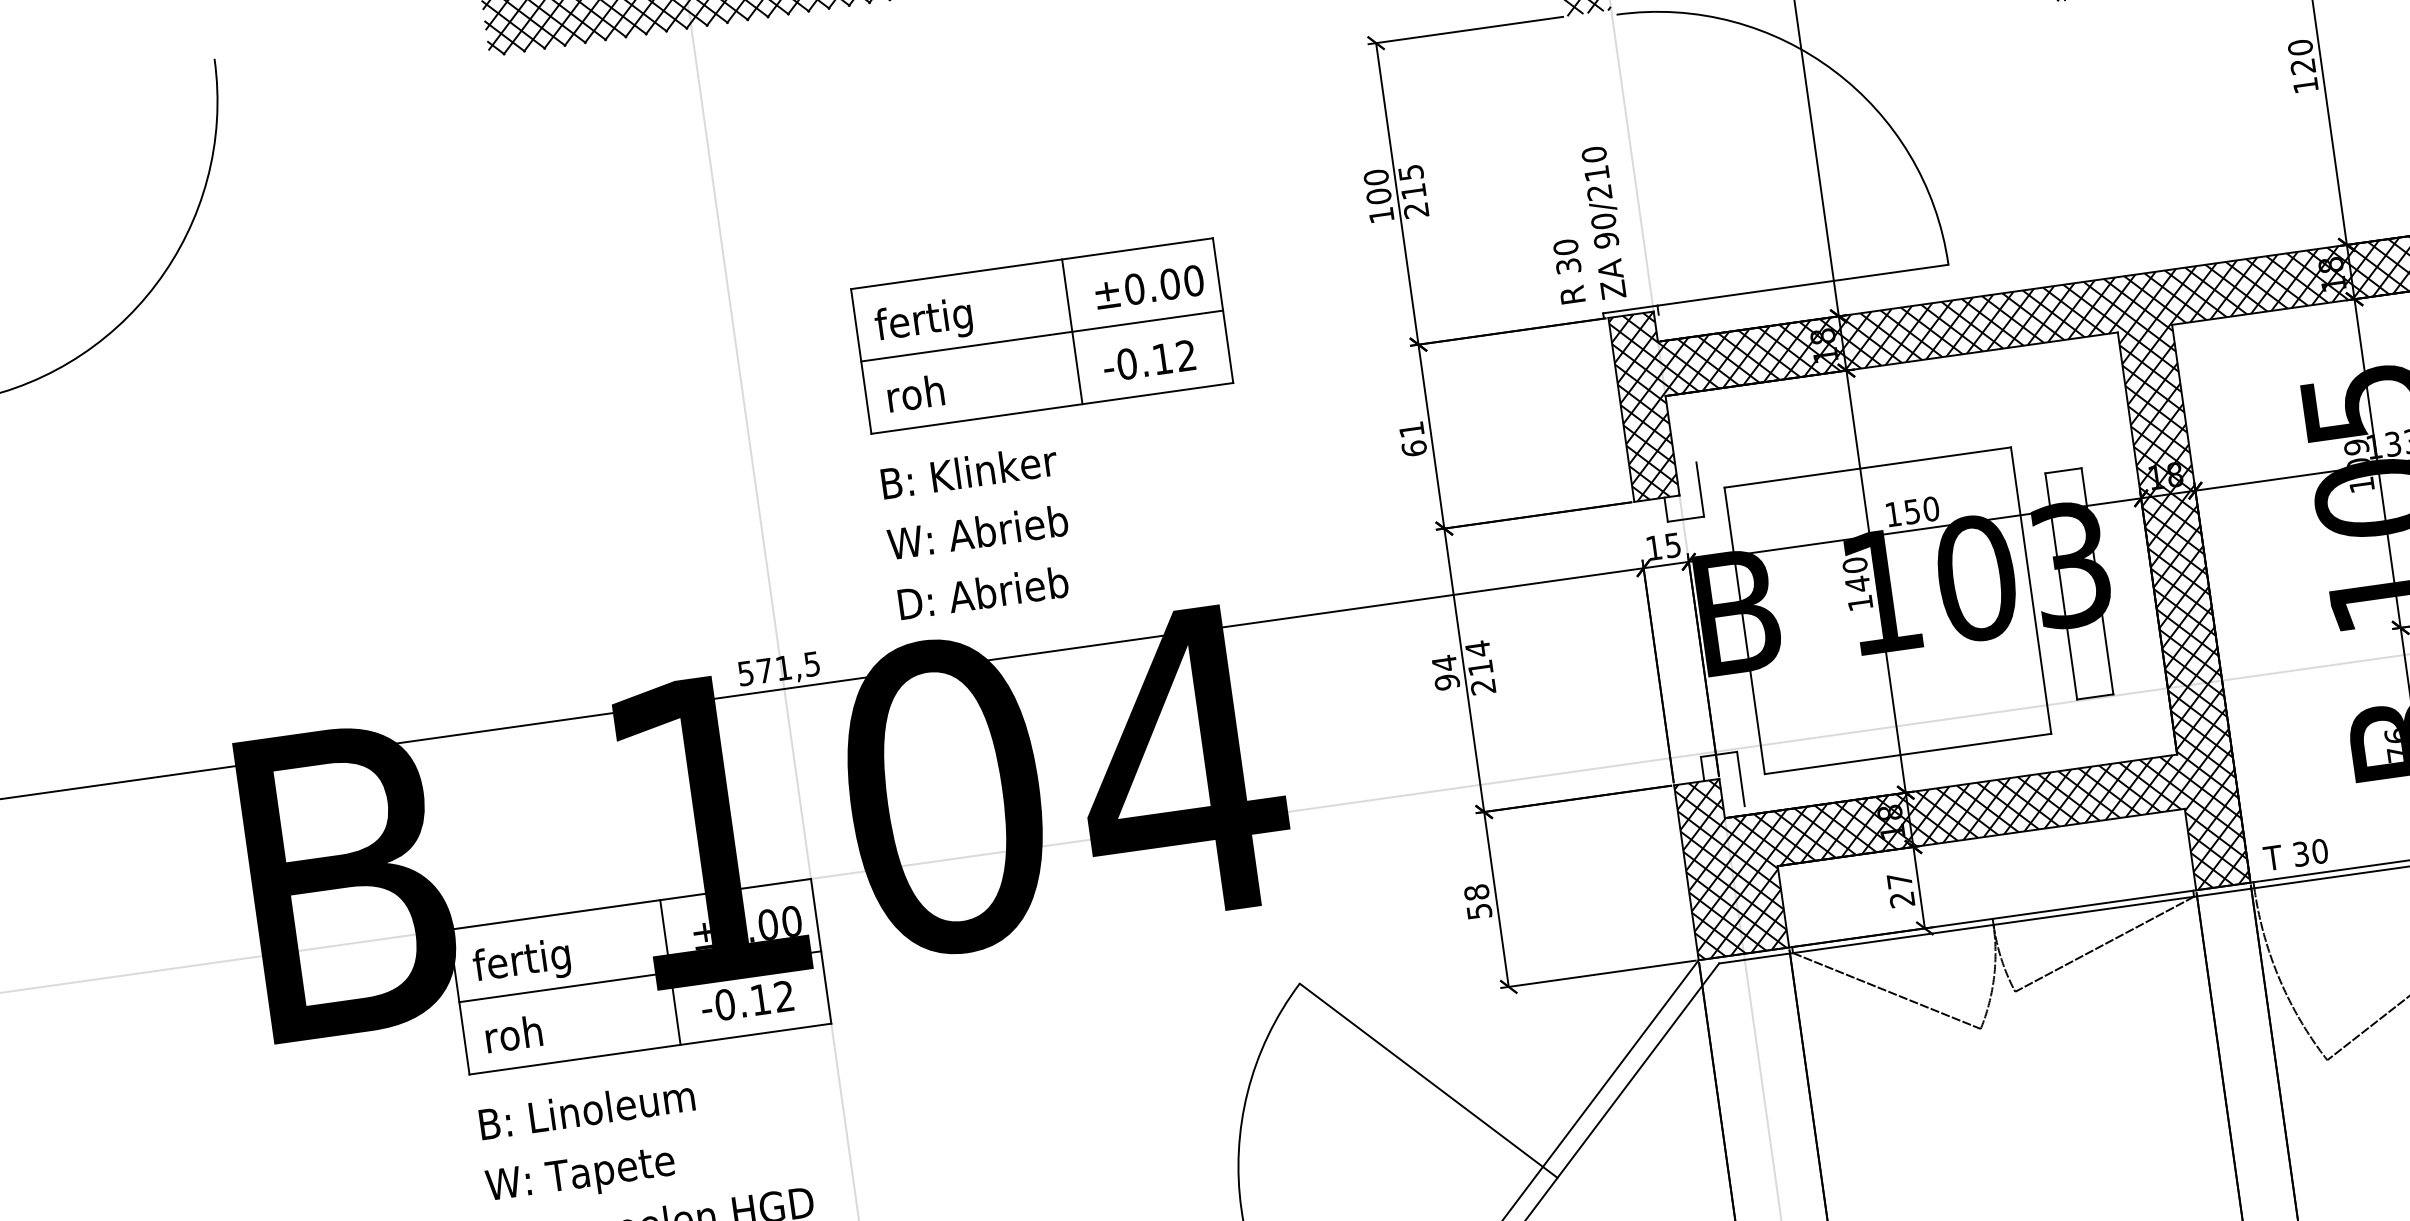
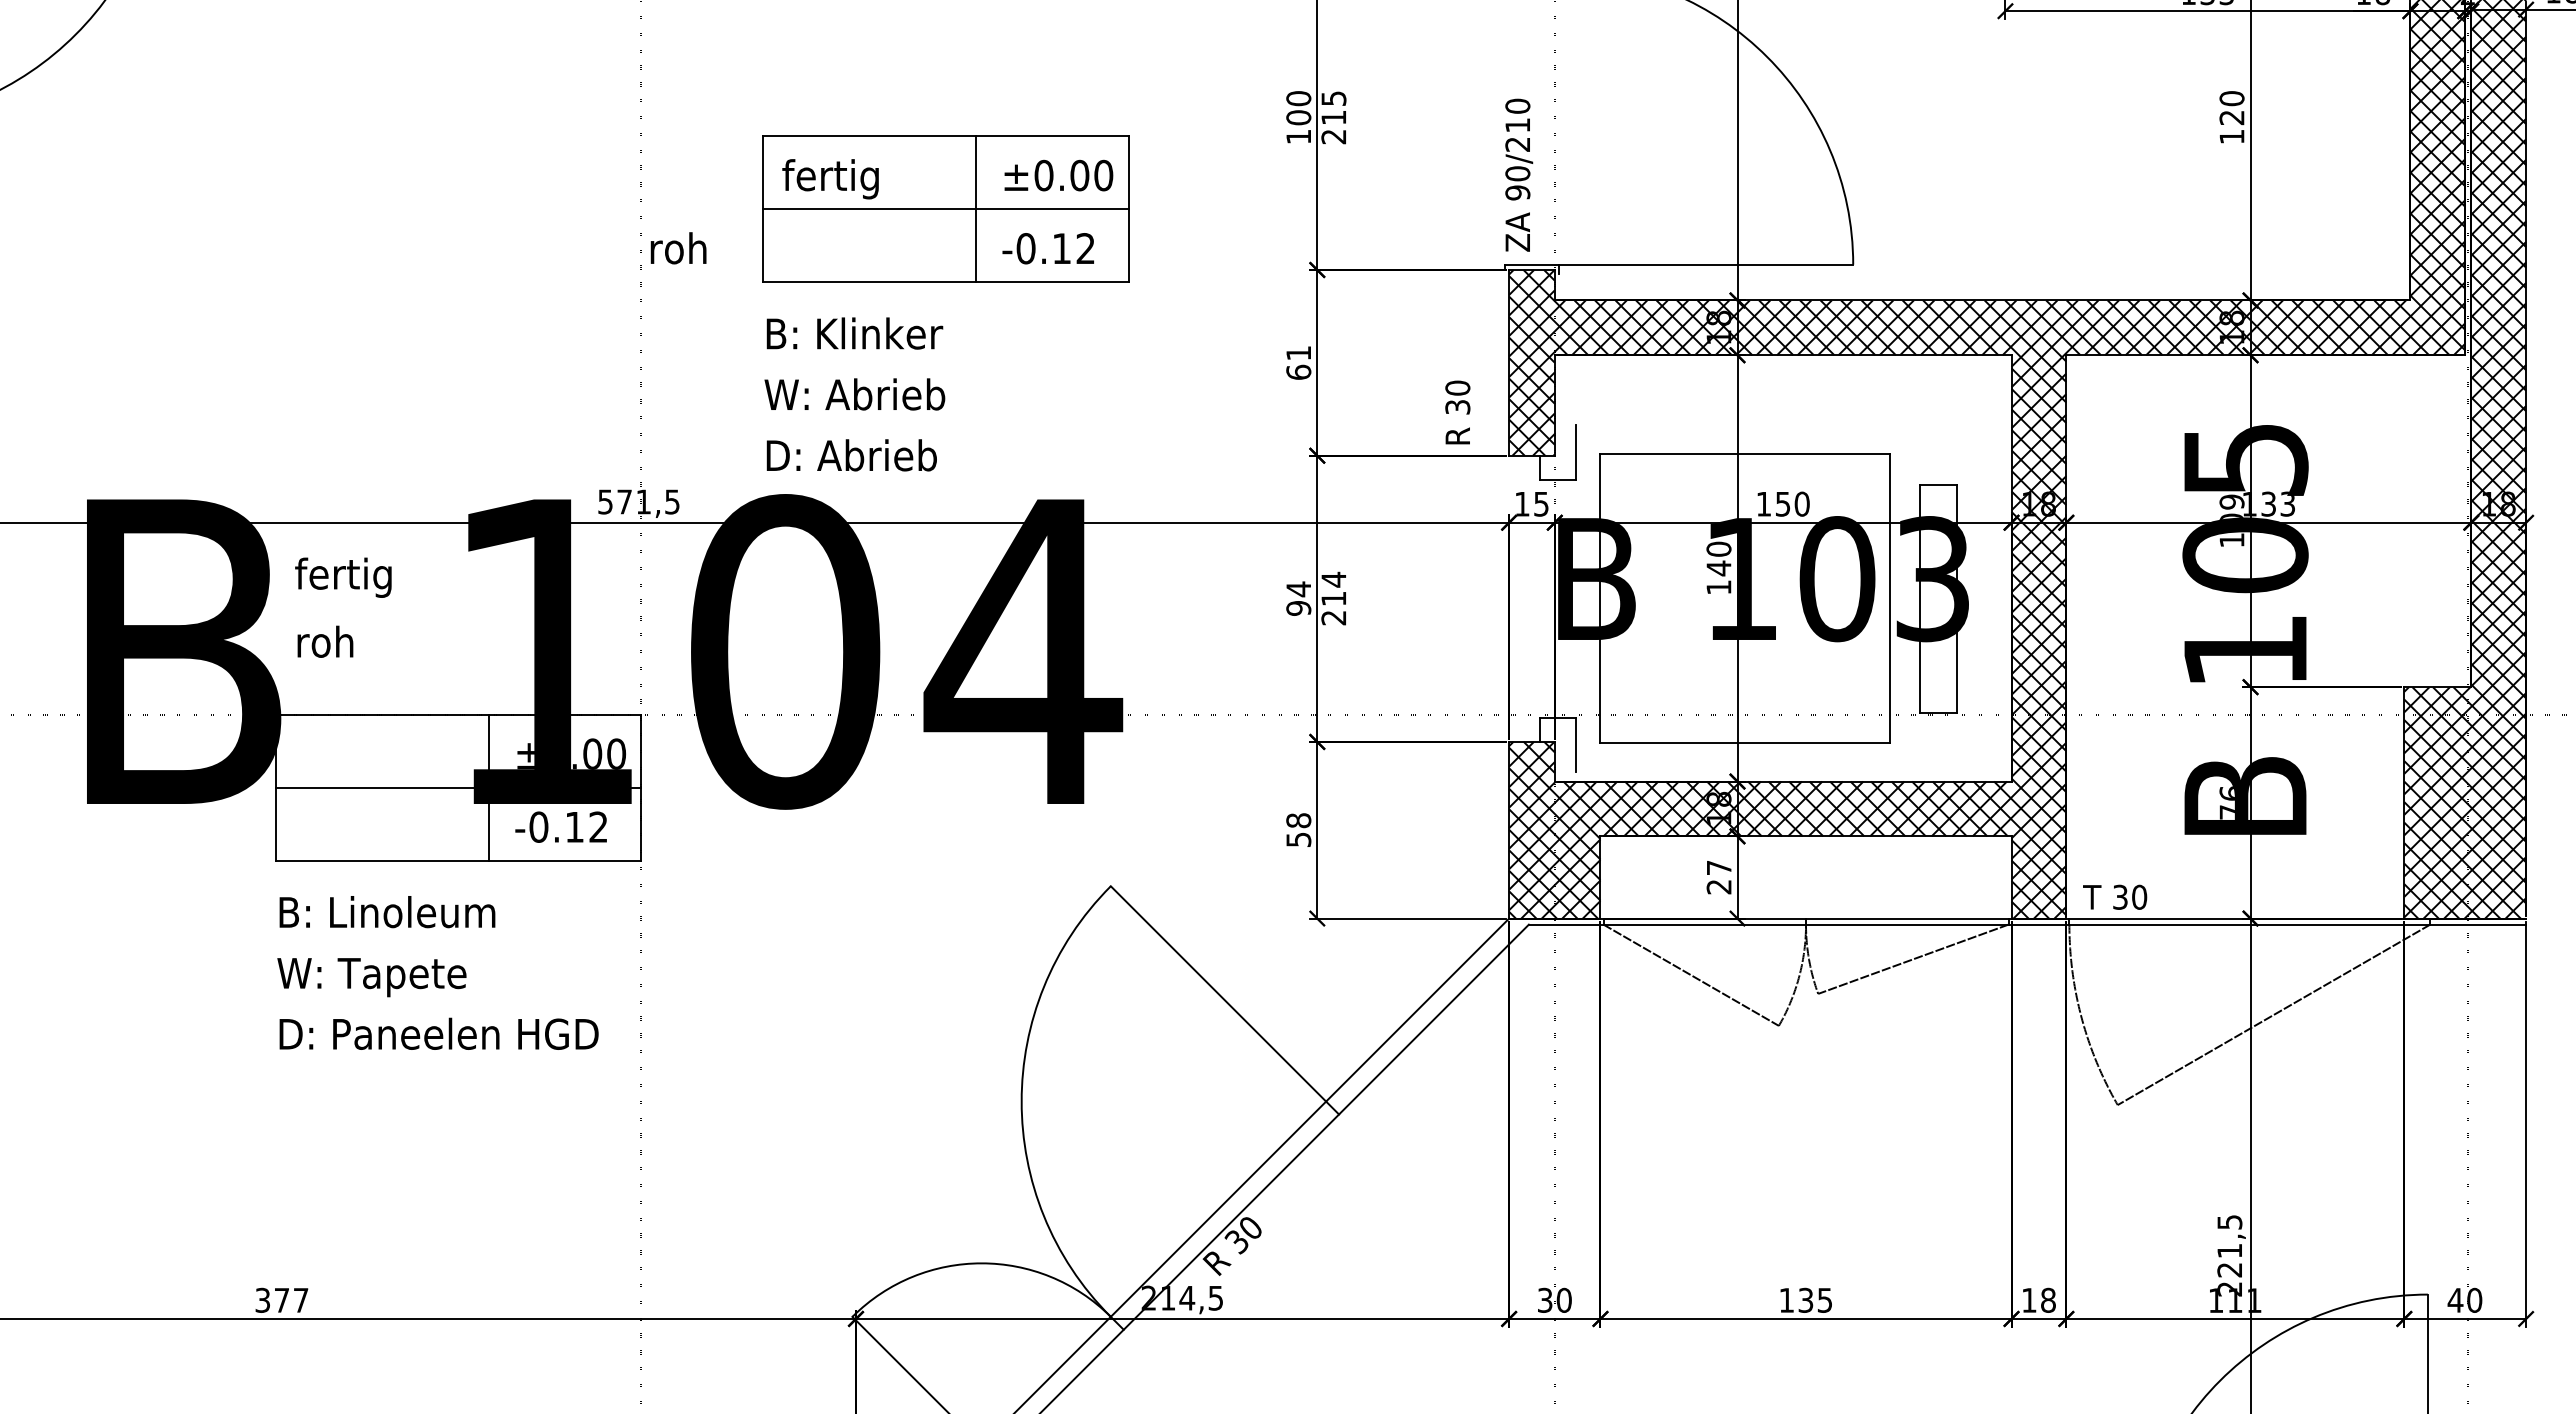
text: (1568, 271) -> (1457, 412), moved
text: (915, 393) -> (678, 248), moved
text: (522, 962) -> (343, 577), moved
text: (513, 1033) -> (325, 641), moved

